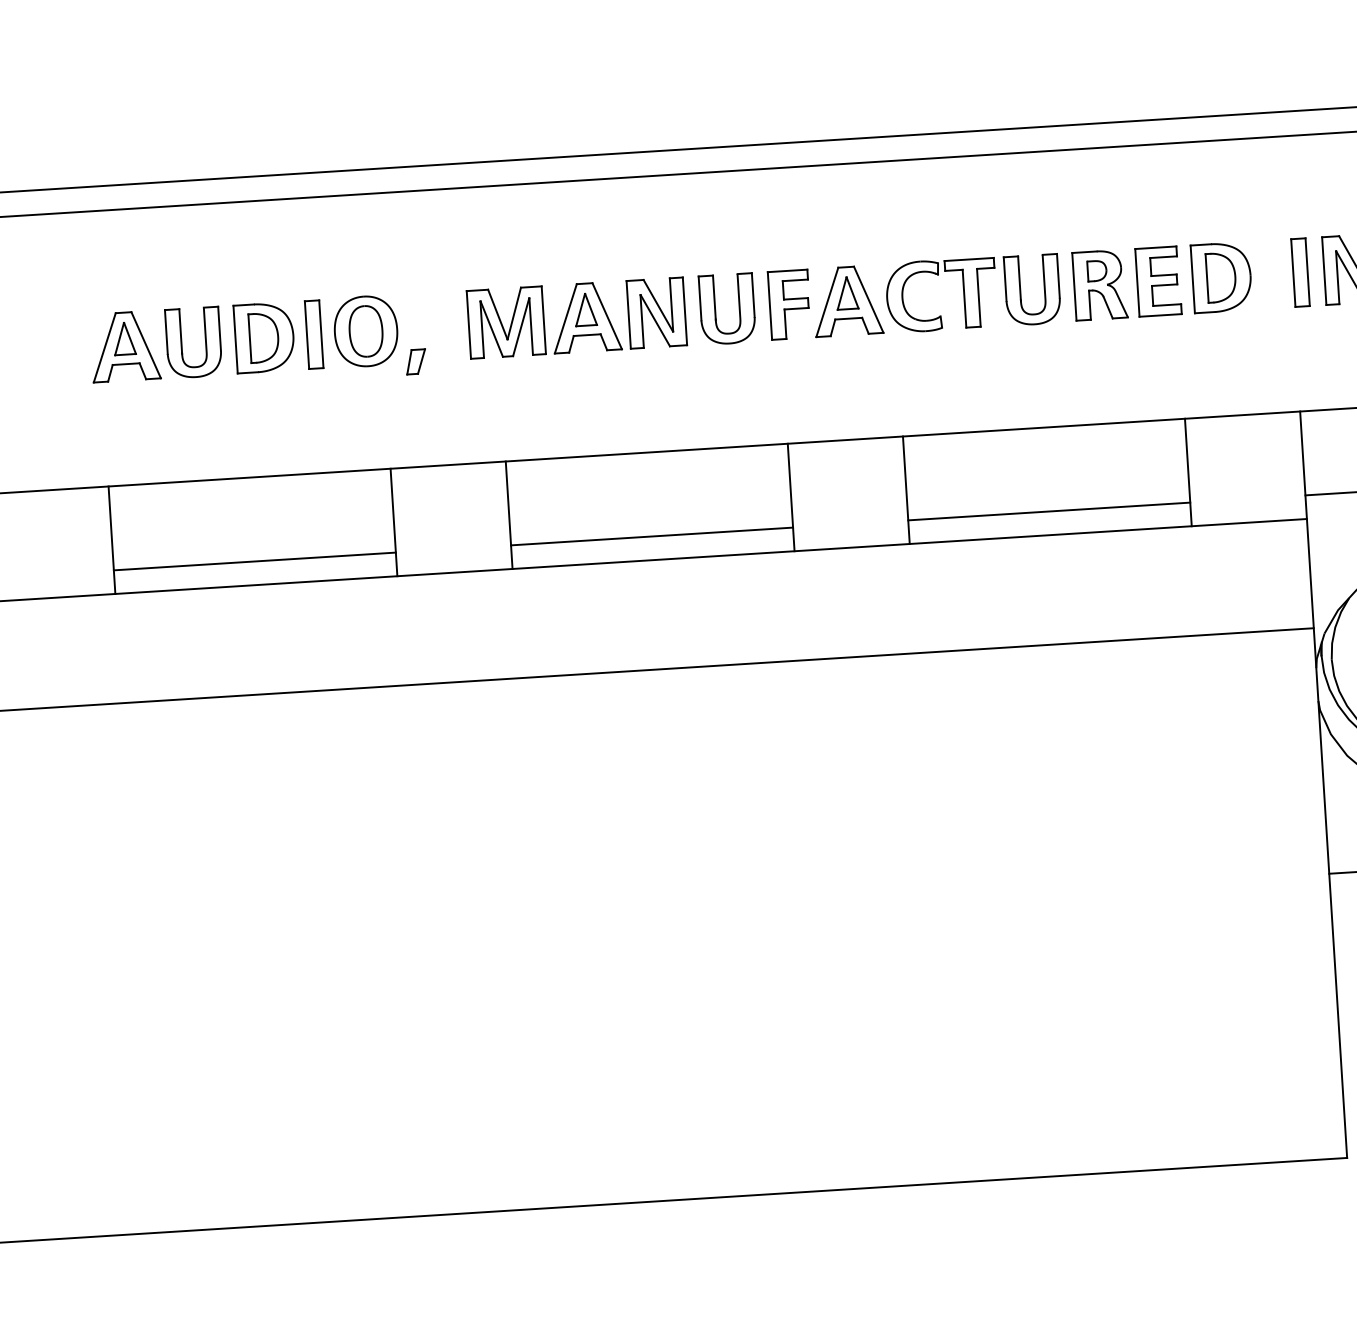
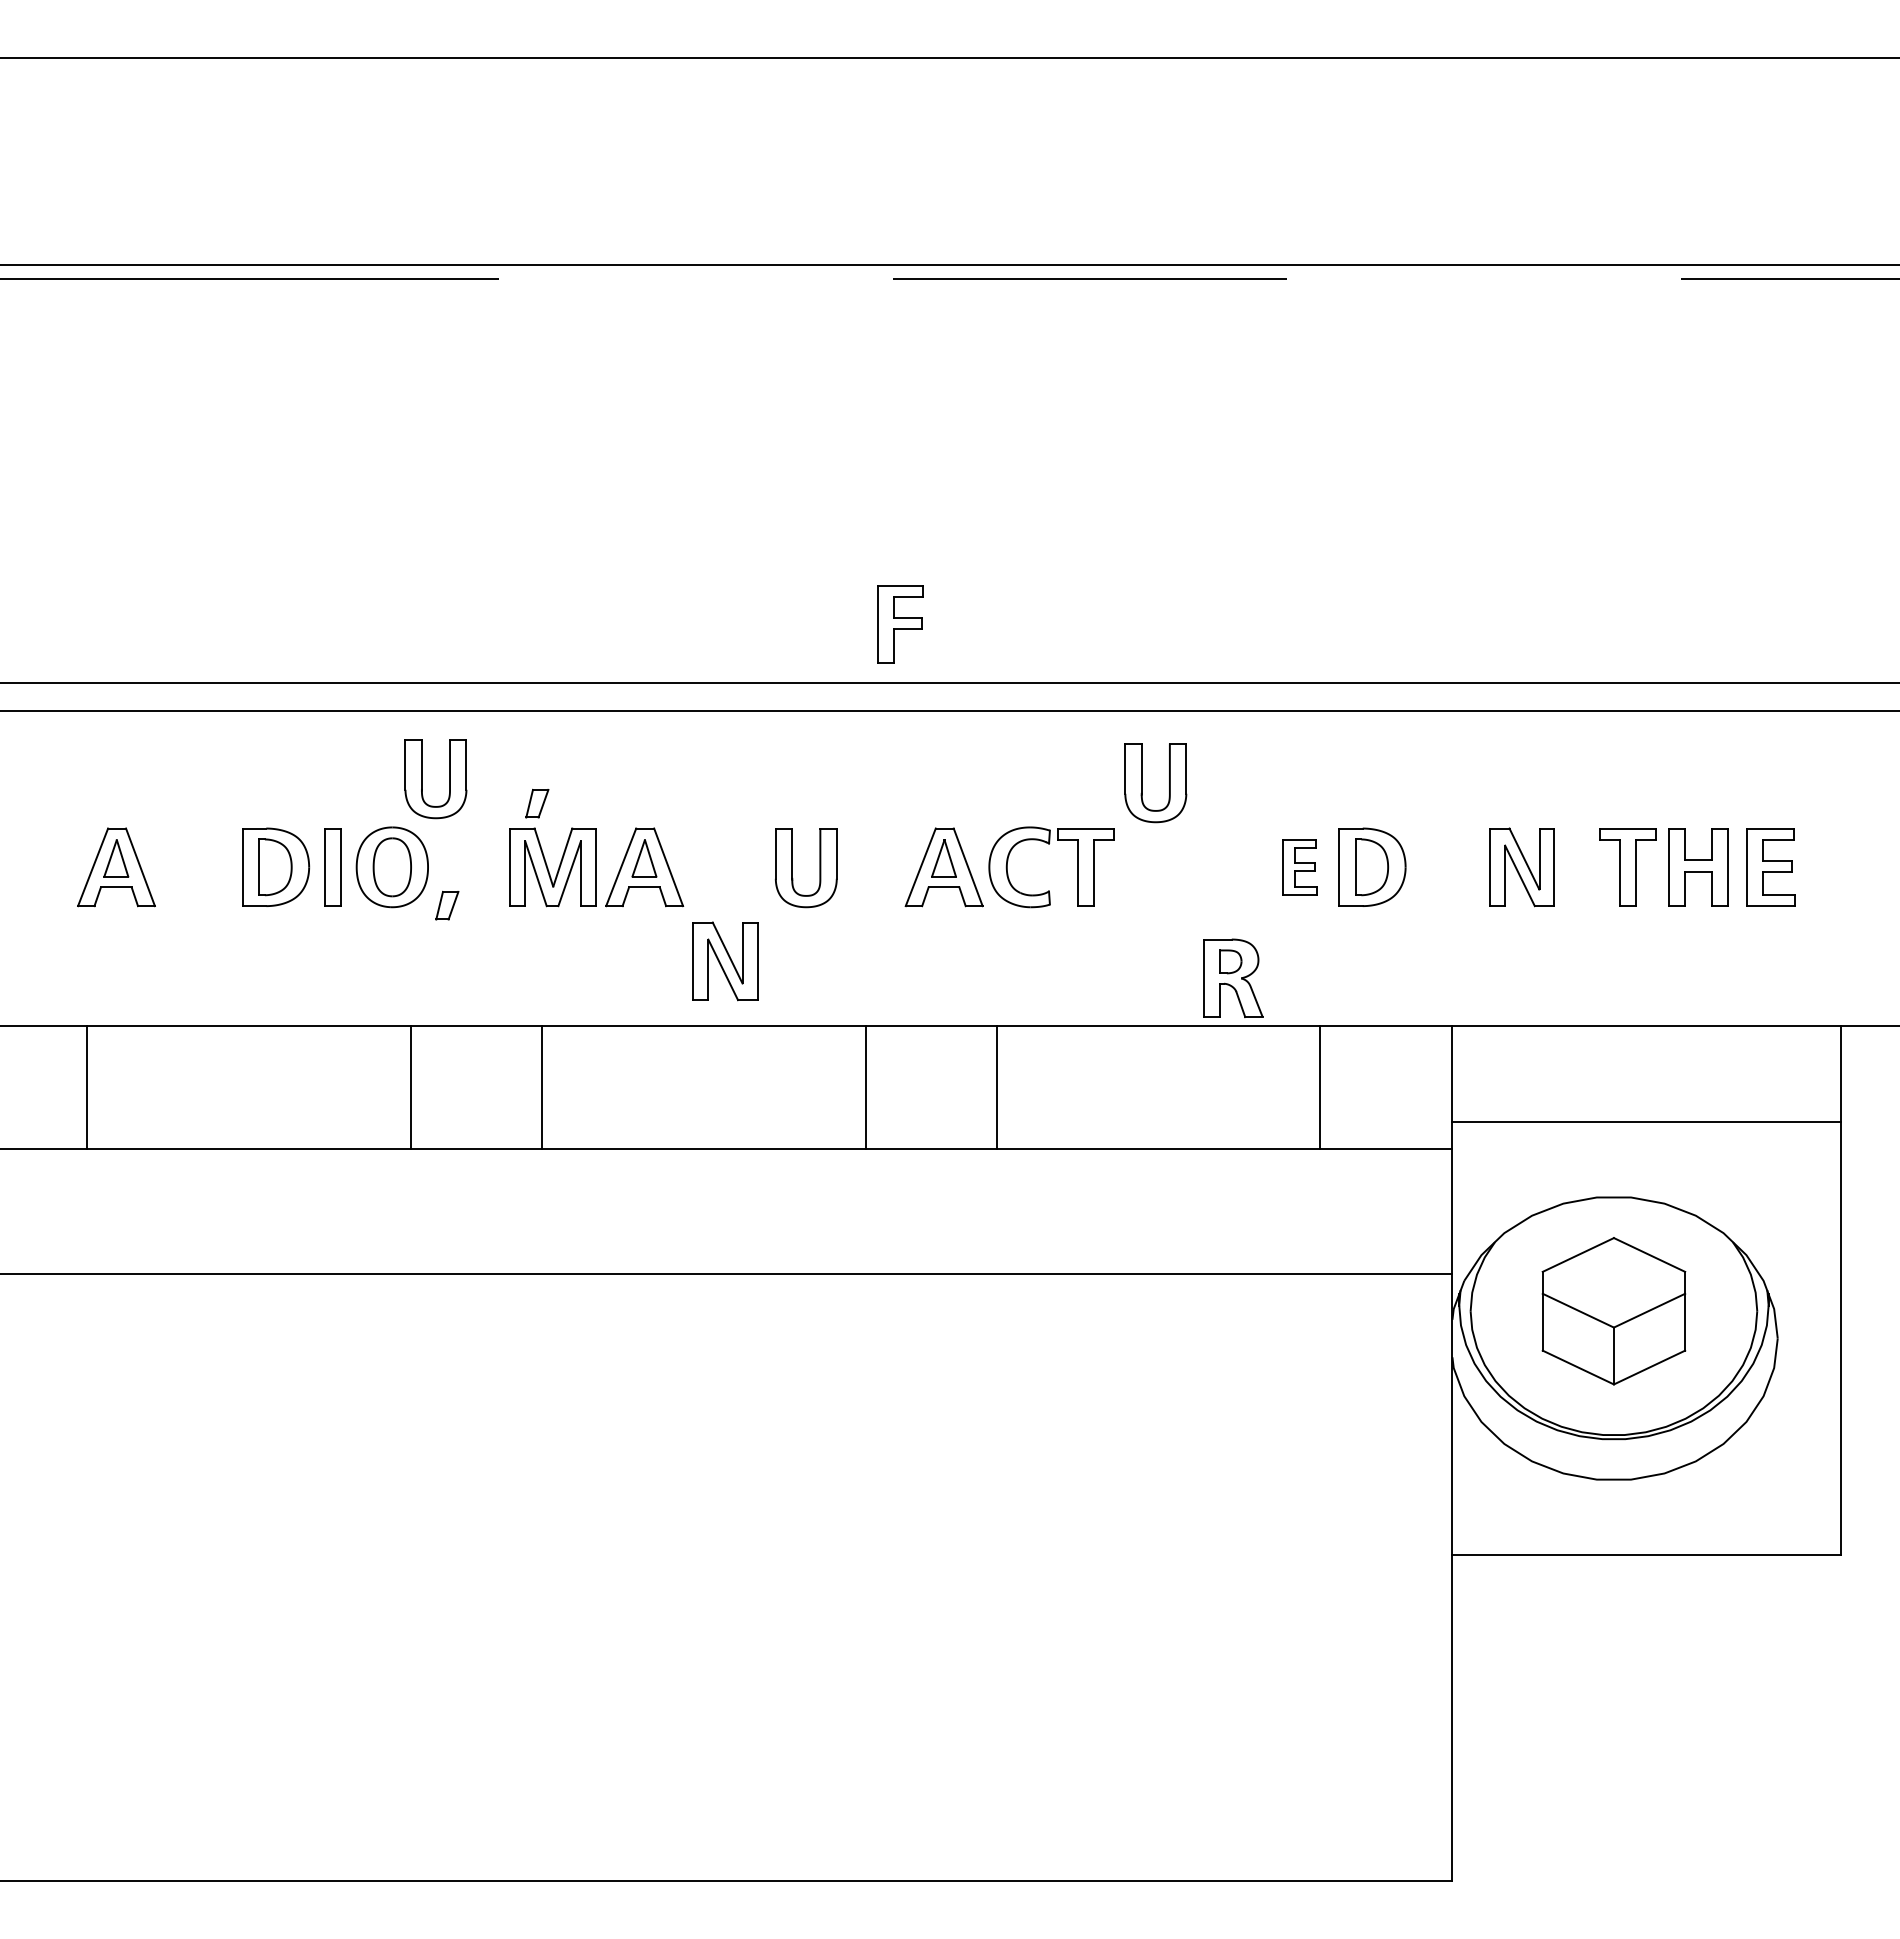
part: (489, 267) -> (537, 803), added
part: (1300, 272) -> (1462, 867), removed
part: (1157, 281) -> (1299, 867), size x0.7
part: (1100, 285) -> (1233, 978), moved
part: (1020, 291) -> (1142, 783), moved
part: (789, 304) -> (900, 624), moved
part: (656, 313) -> (725, 961), moved
part: (182, 344) -> (422, 779), moved
line: (1048, 511) -> (1158, 1121), removed
line: (651, 536) -> (703, 1121), removed
line: (254, 561) -> (248, 1121), removed

